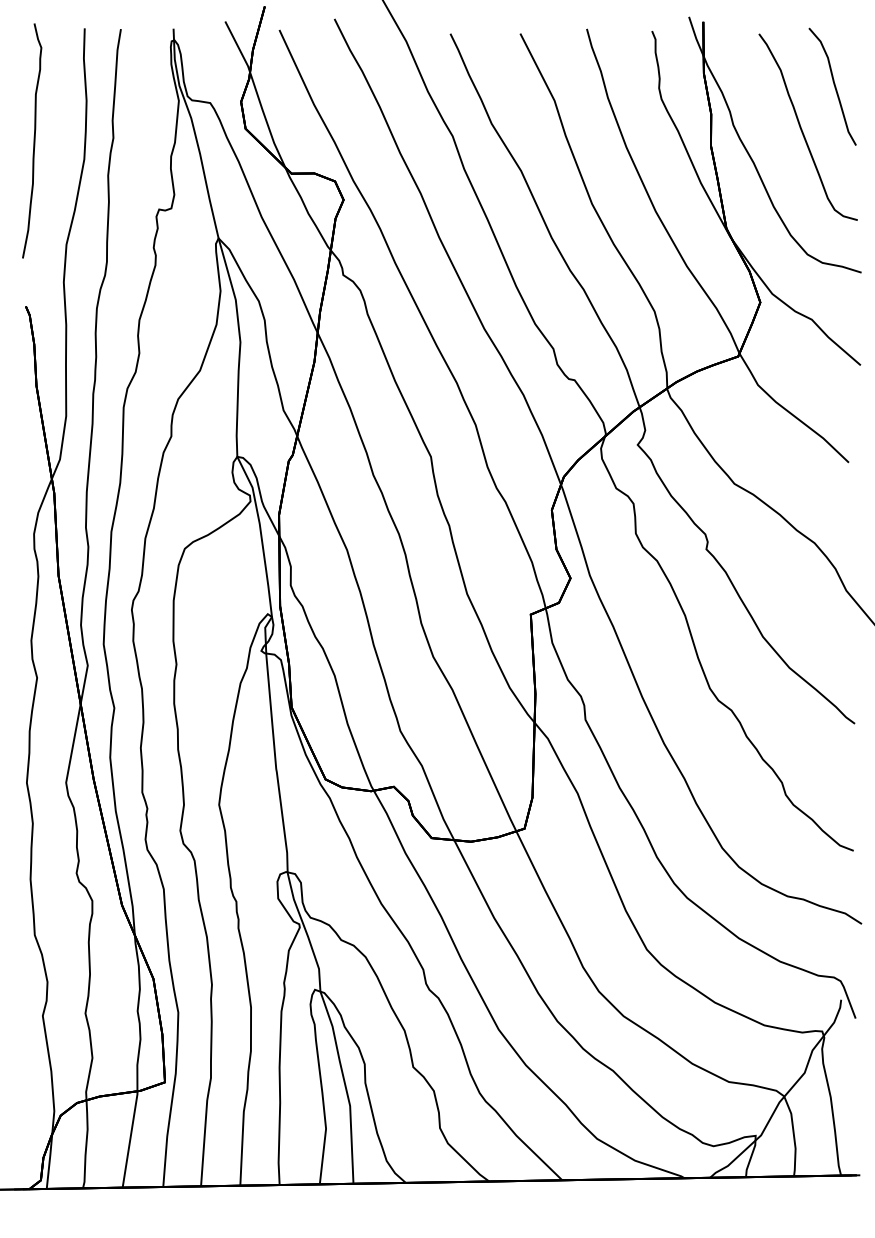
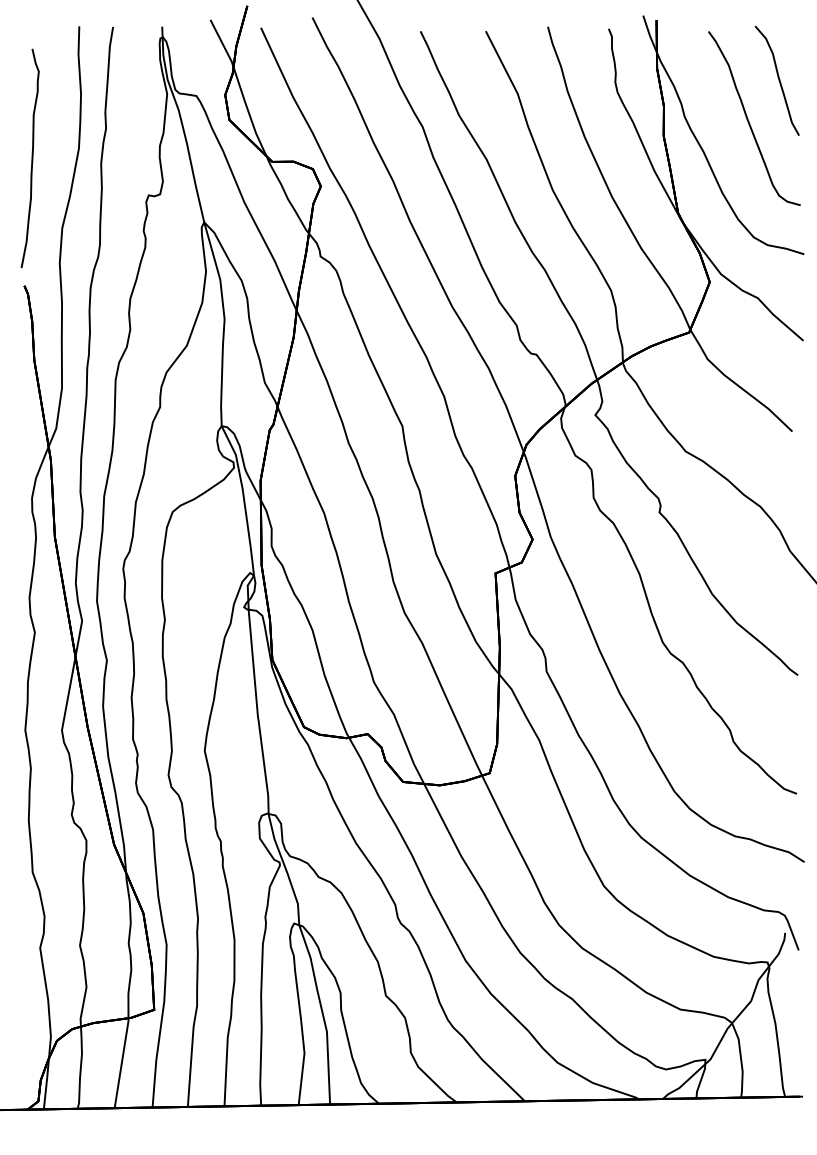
curve: (33, 140) -> (31, 158), moved

